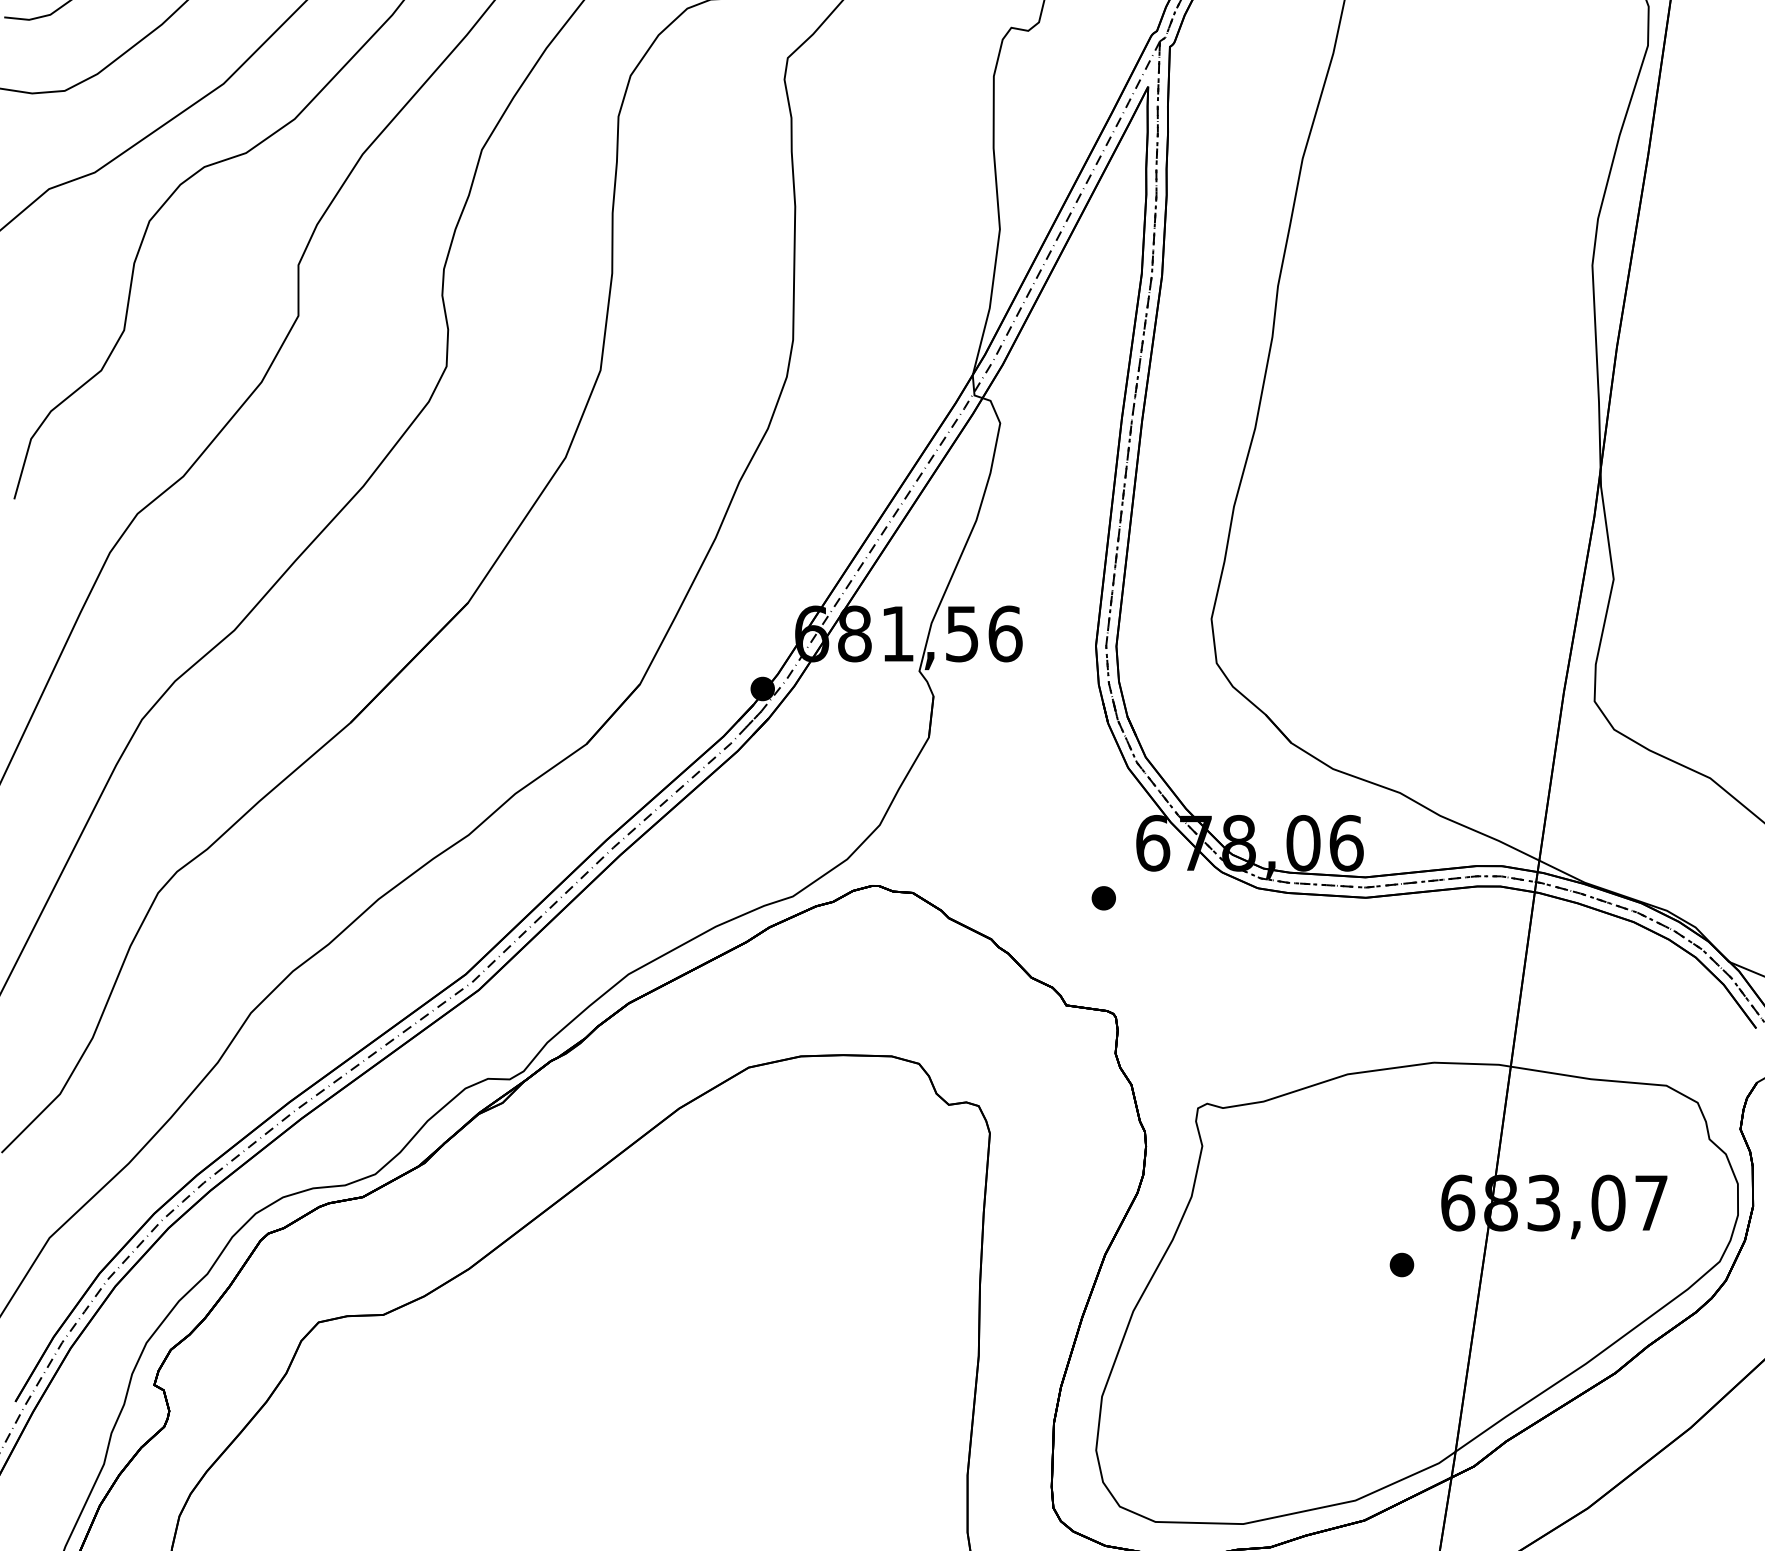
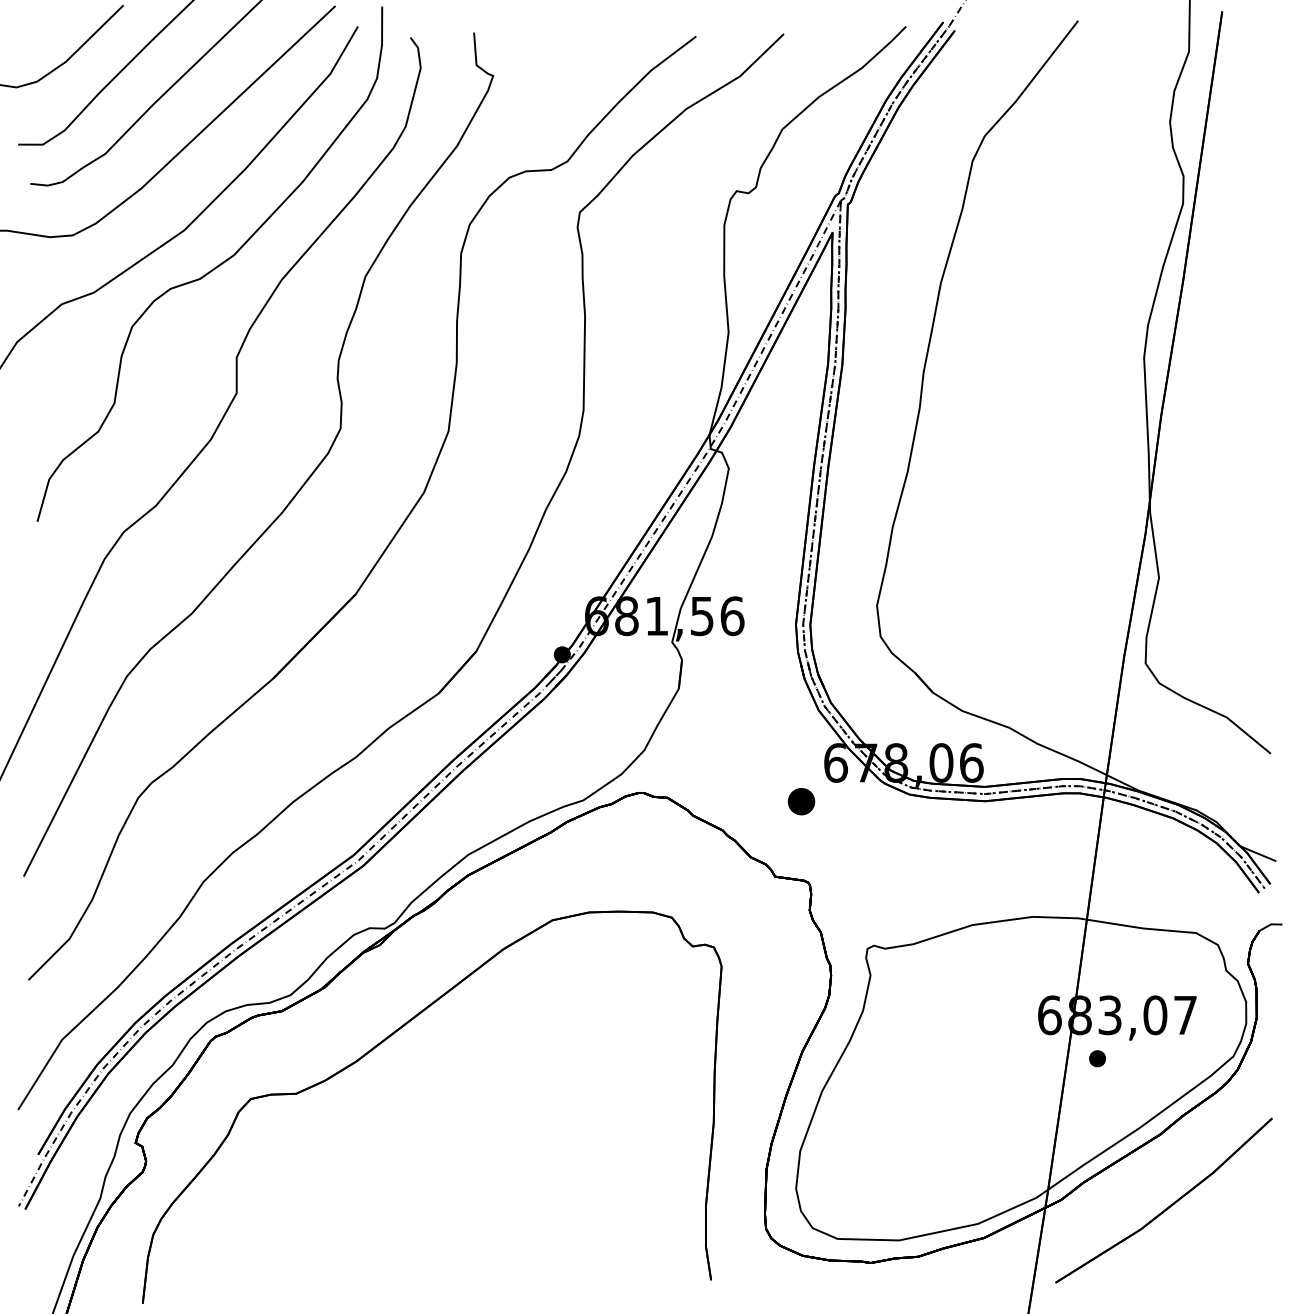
part: (1103, 898) -> (801, 801), size x1.6
part: (1401, 1264) -> (1097, 1058), moved

